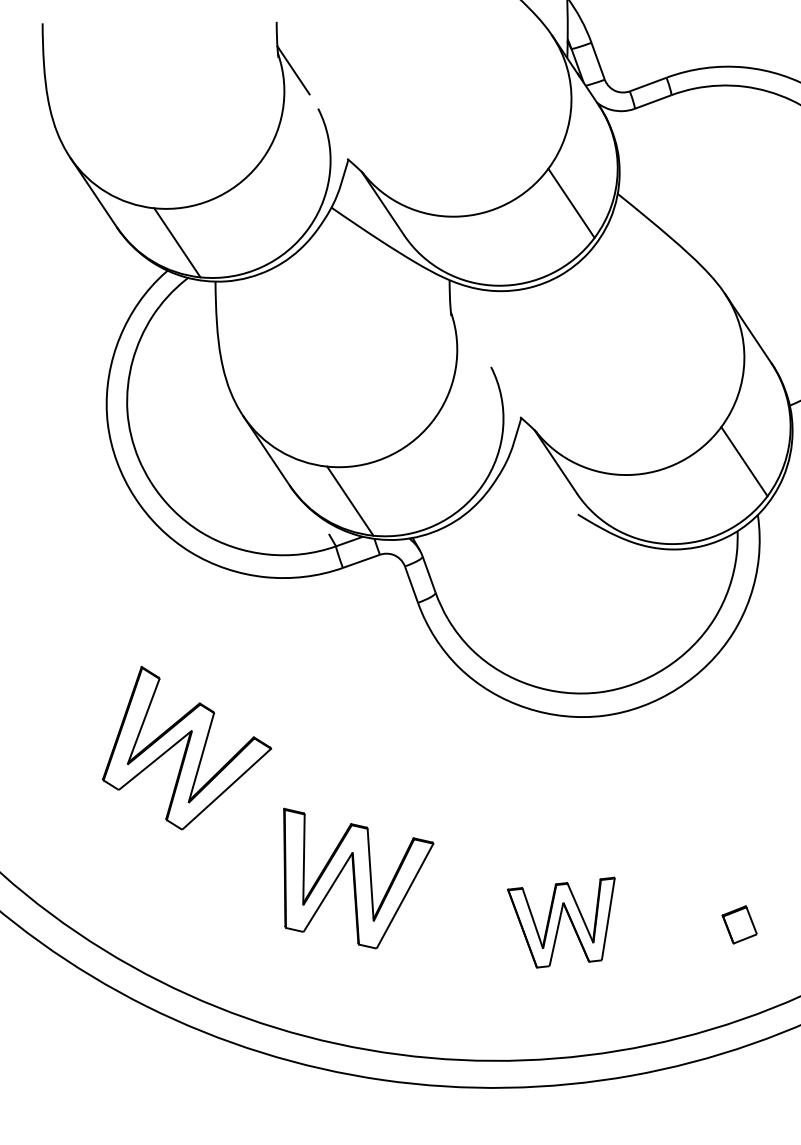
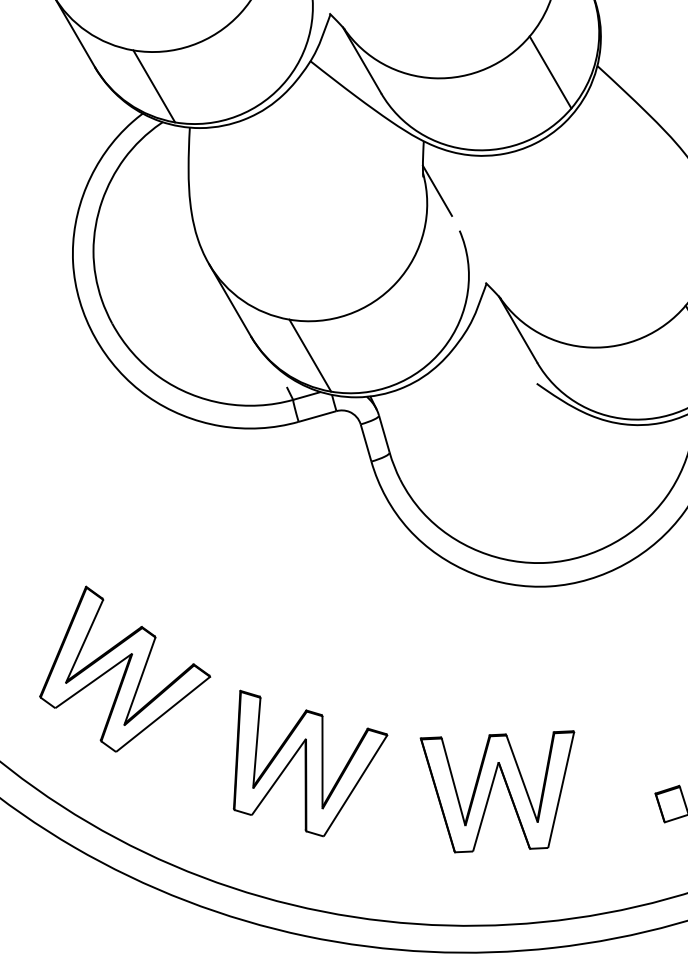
line: (466, 328) -> (437, 190), added
part: (187, 748) -> (126, 671), moved
part: (358, 878) -> (310, 765), moved
part: (561, 922) -> (494, 790), size x1.43

